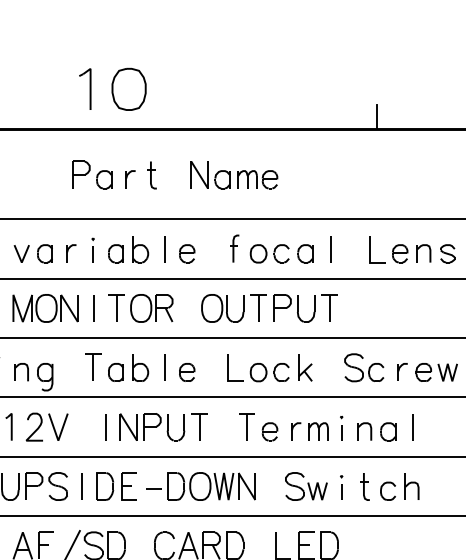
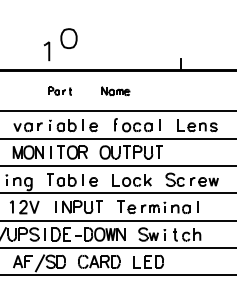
part: (128, 89) -> (68, 38), moved
part: (234, 173) -> (115, 90), size x0.7
part: (112, 175) -> (59, 91), size x0.6

